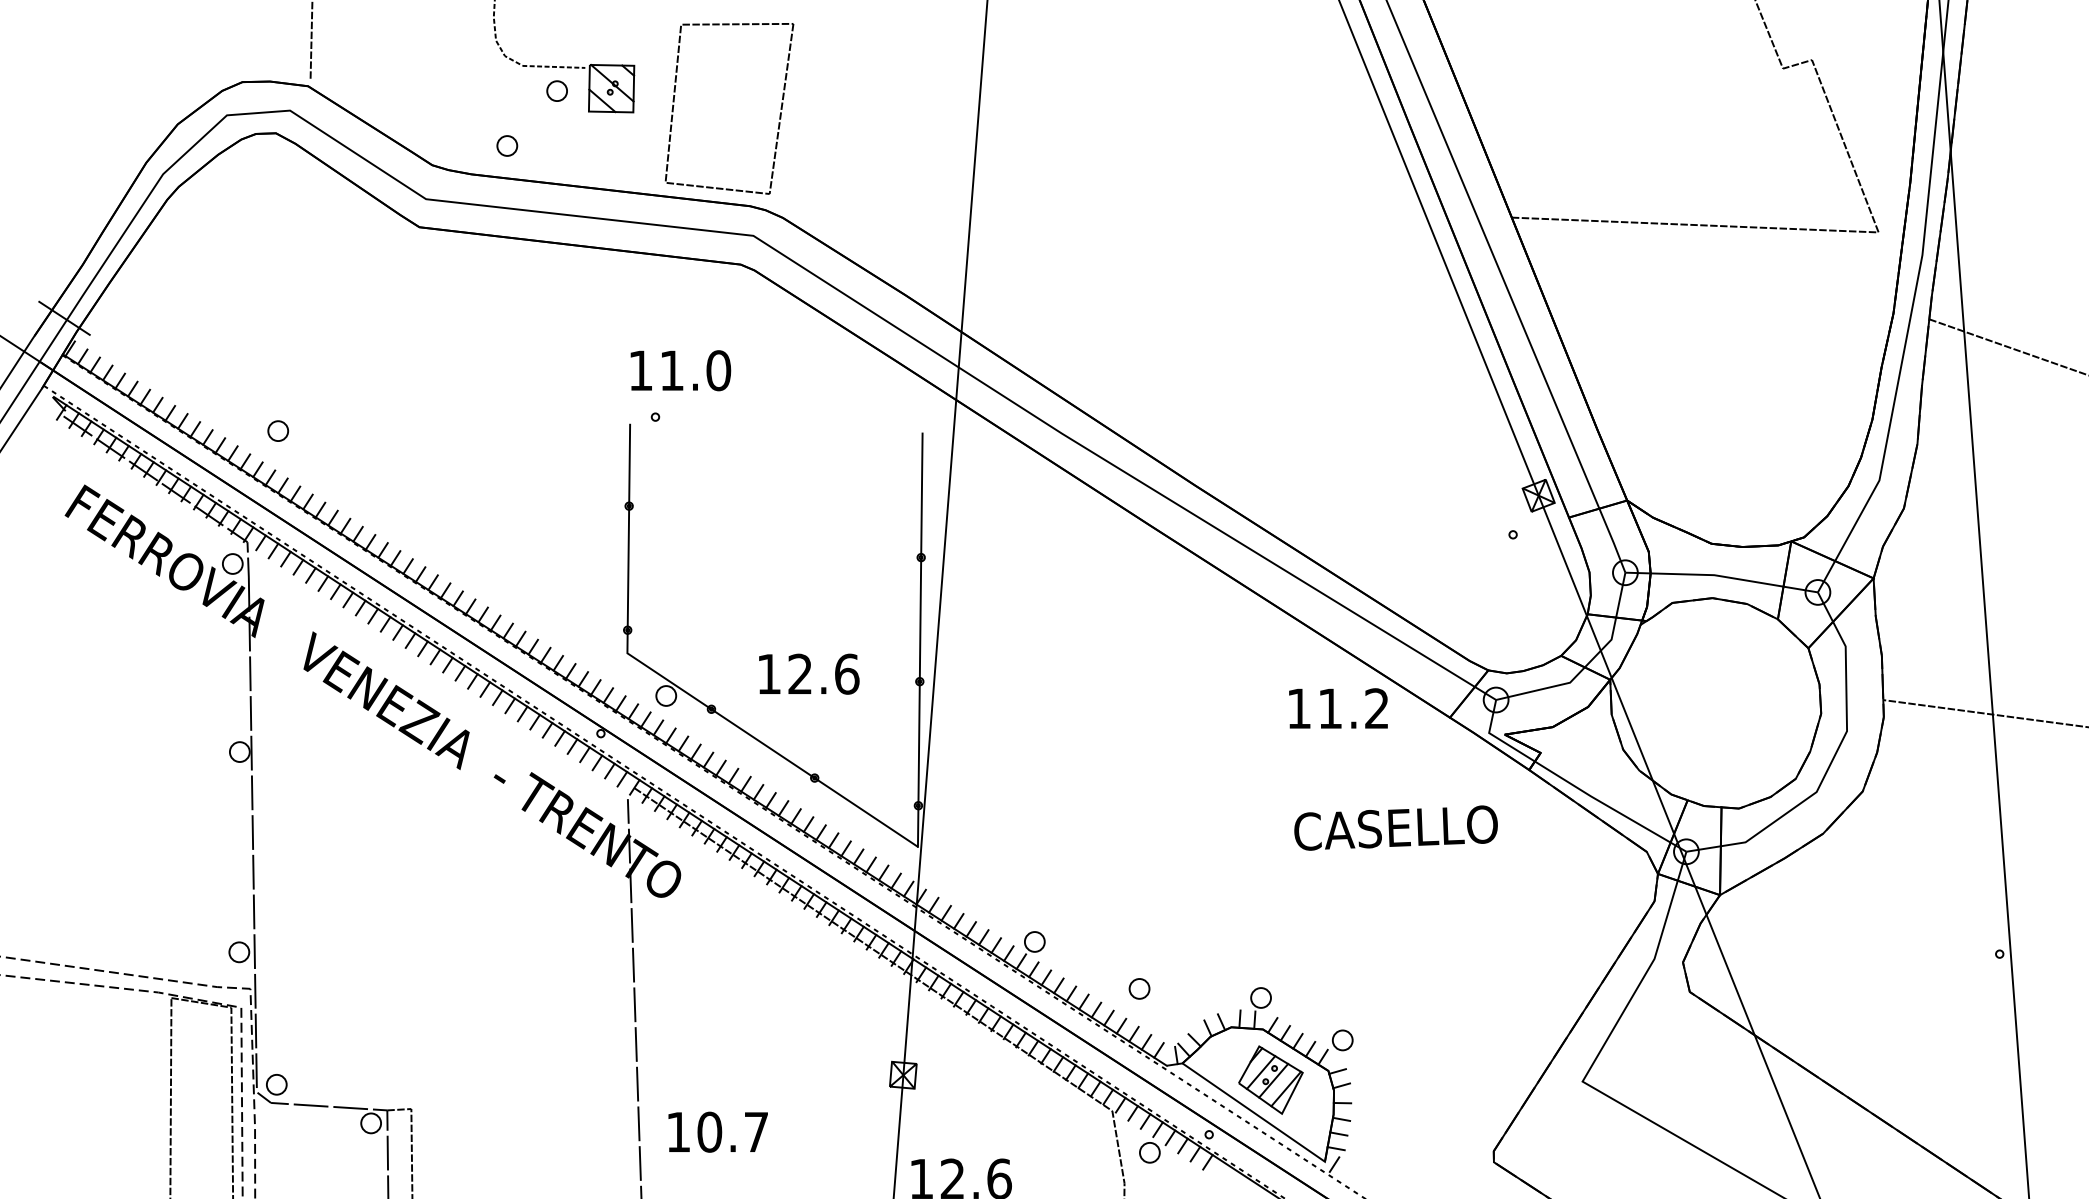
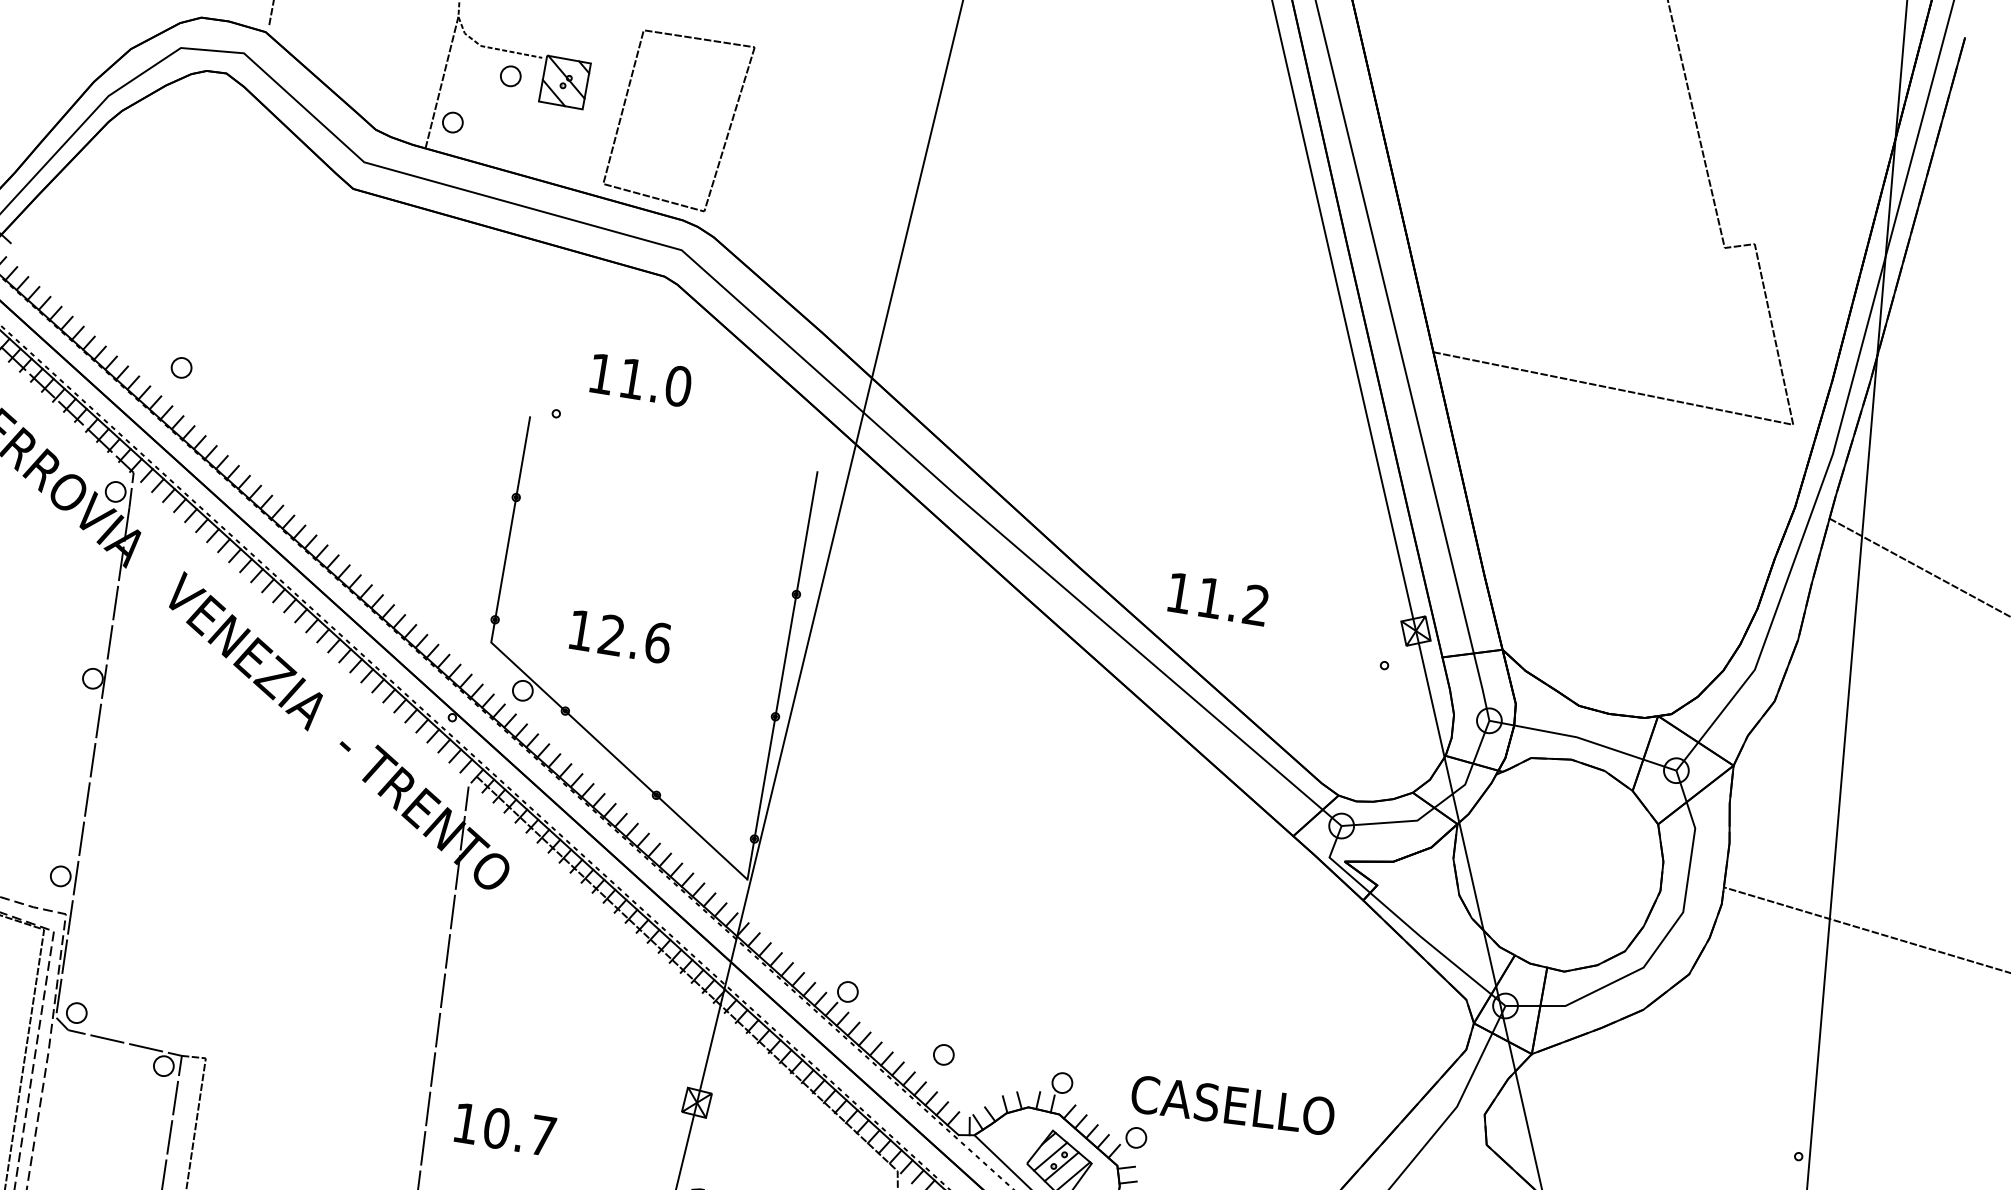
line: (490, 107) -> (442, 81), added
text: (680, 370) -> (640, 380), moved
text: (809, 673) -> (620, 636), moved
text: (1338, 708) -> (1218, 599), moved
text: (1395, 827) -> (1232, 1104), moved

